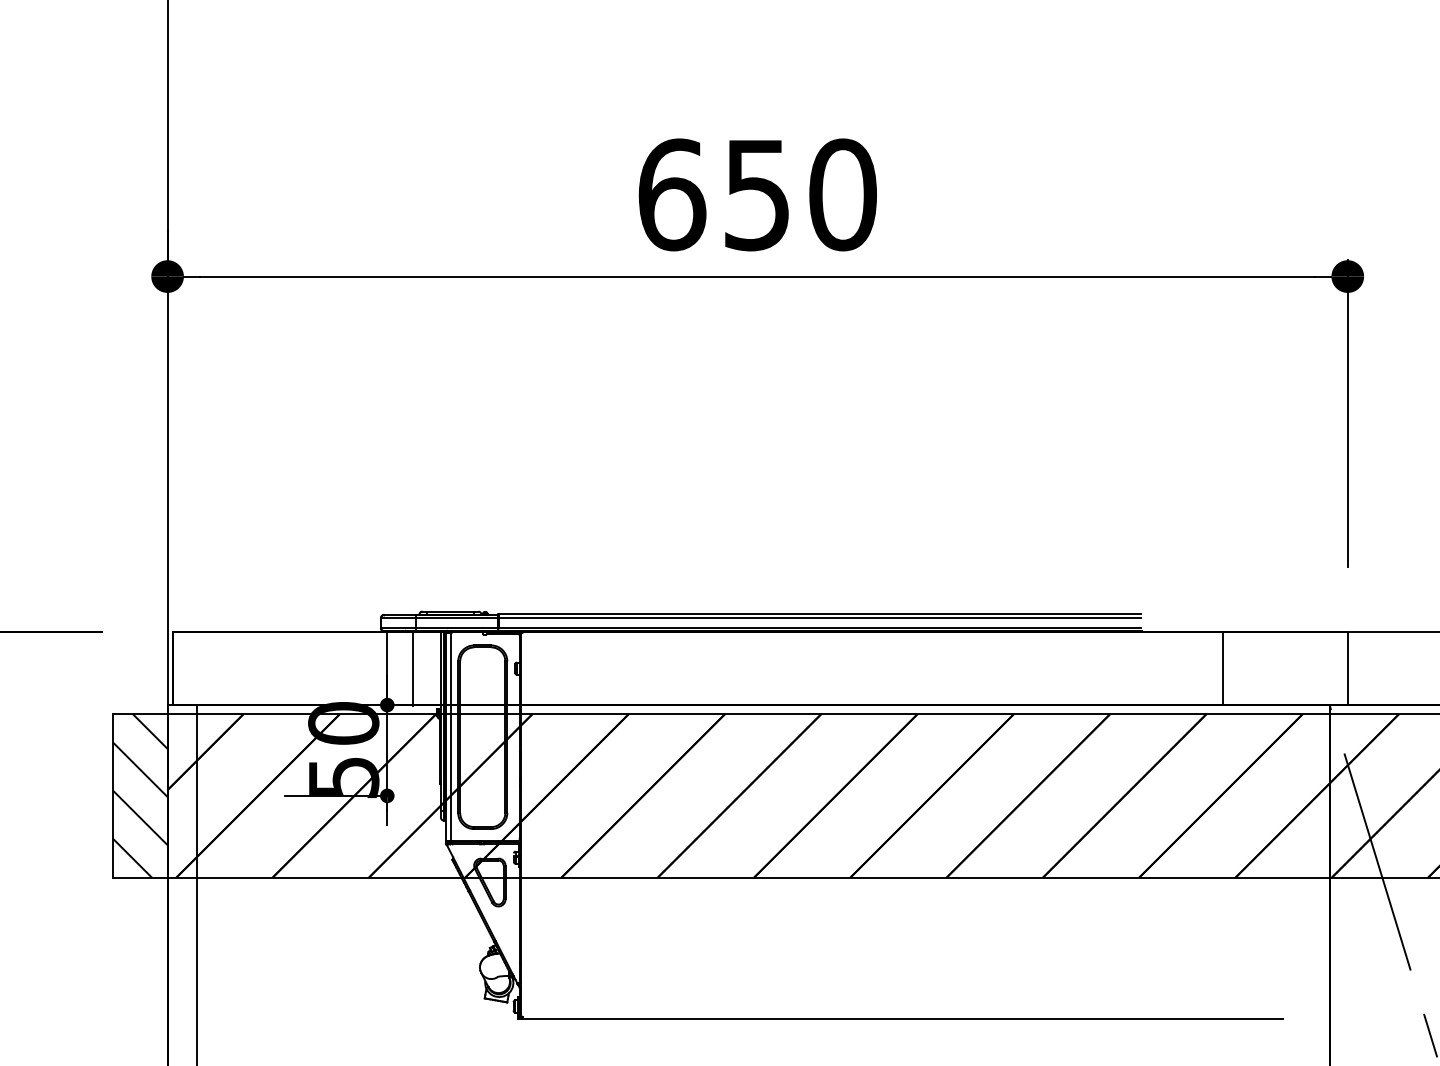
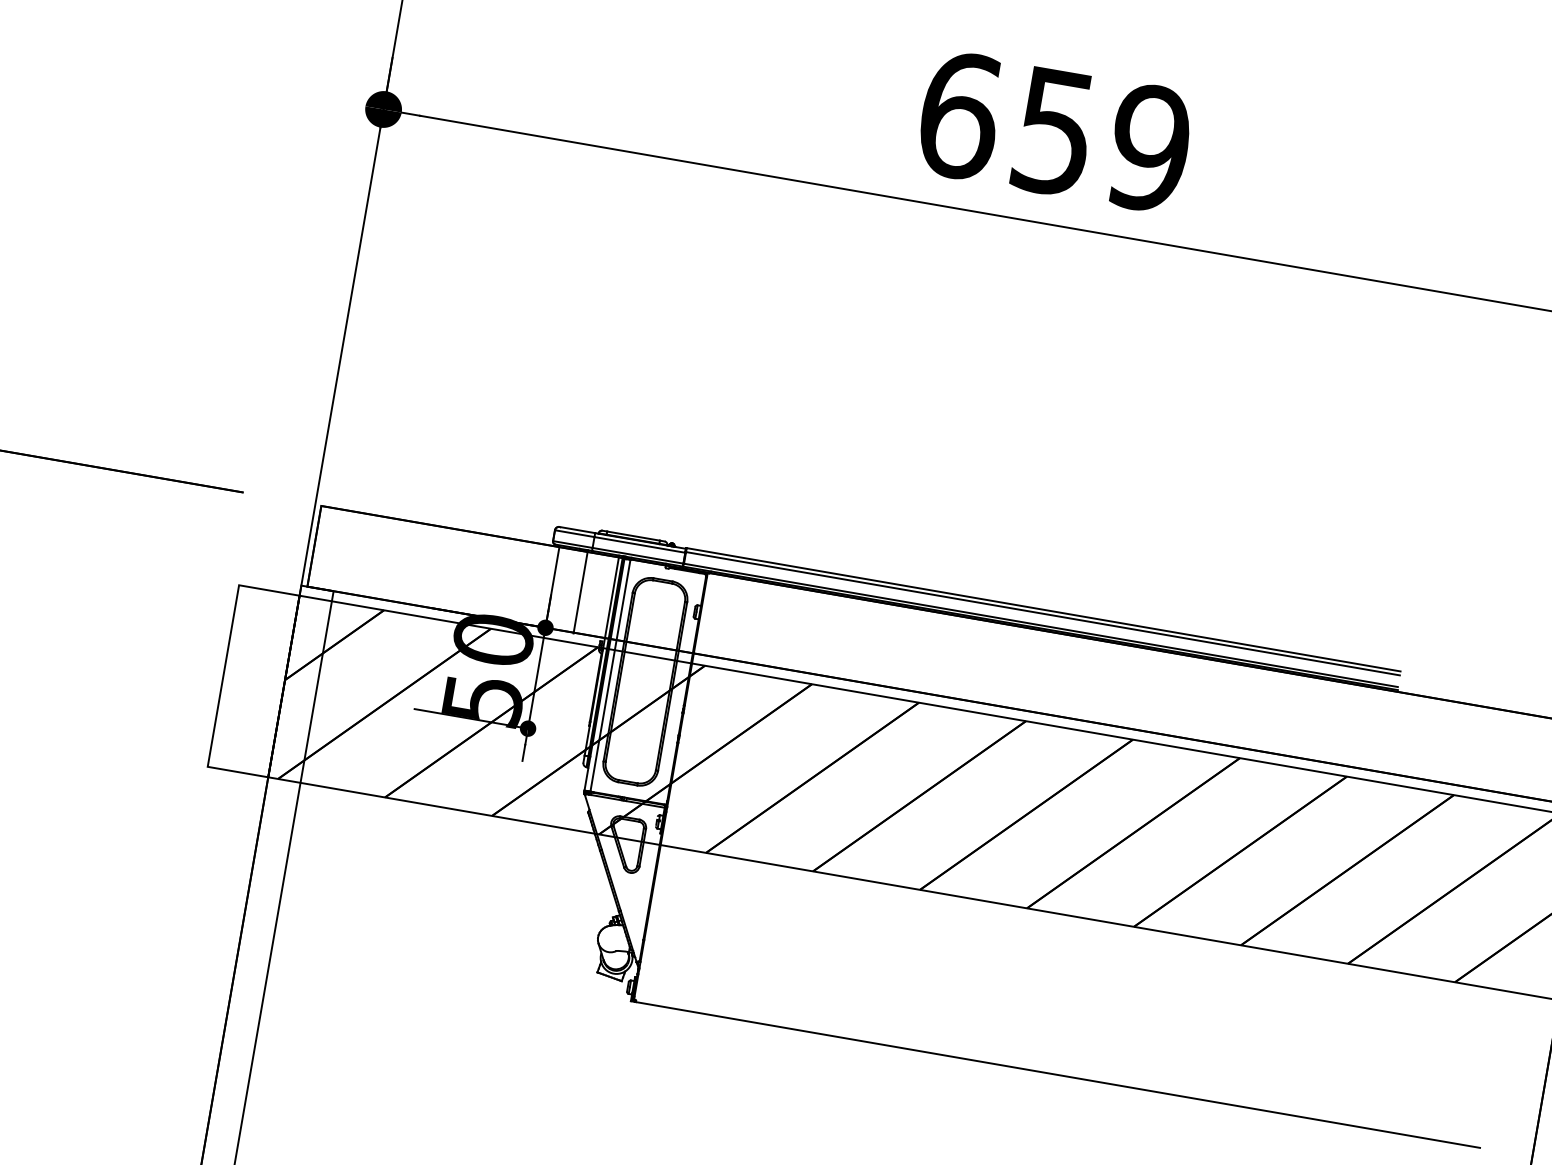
text: (842, 194) -> (1149, 147), 650 -> 659
line: (1222, 668) -> (1480, 747), removed
hatch: (140, 795) -> (253, 680), removed

